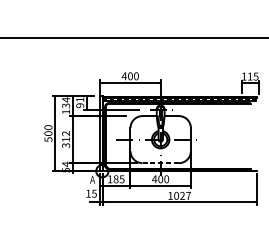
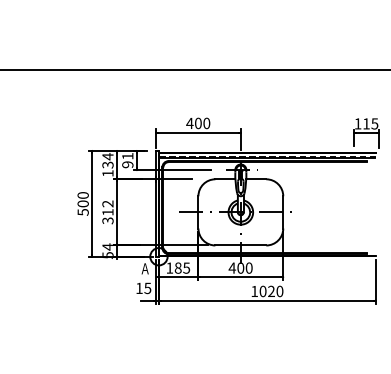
line: (161, 163) -> (241, 245), dashed -> solid
text: (188, 195) -> (279, 291), 1027 -> 1020

